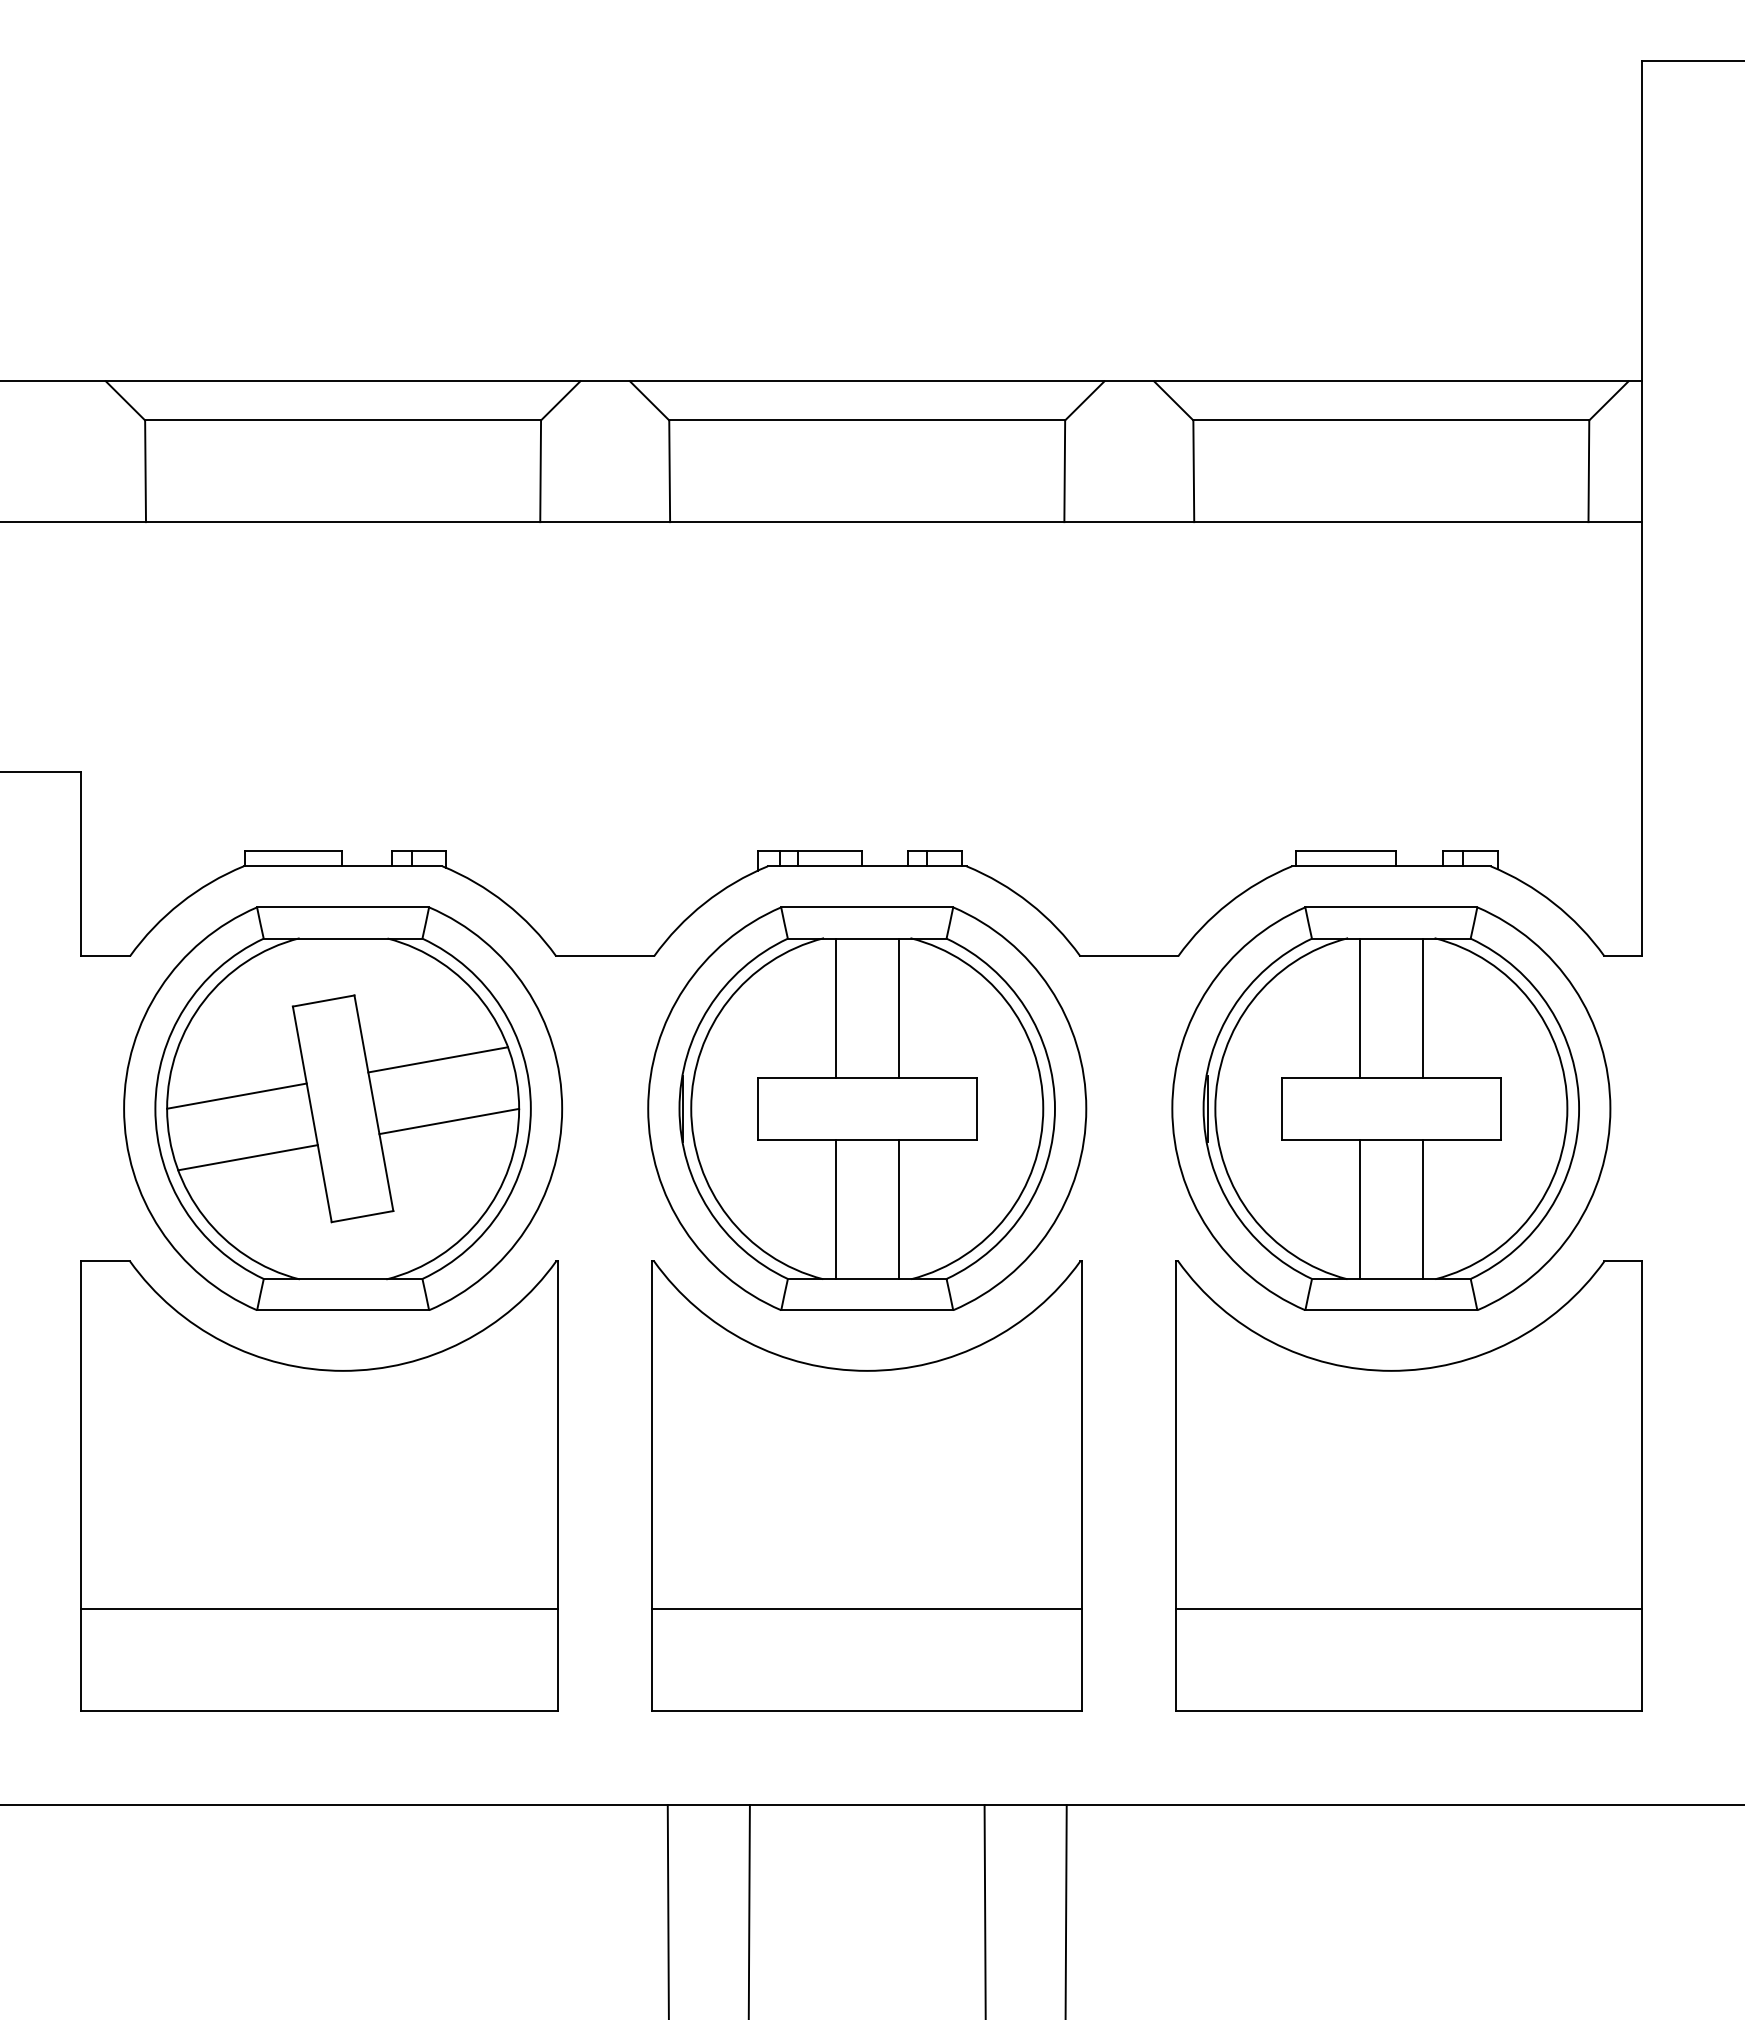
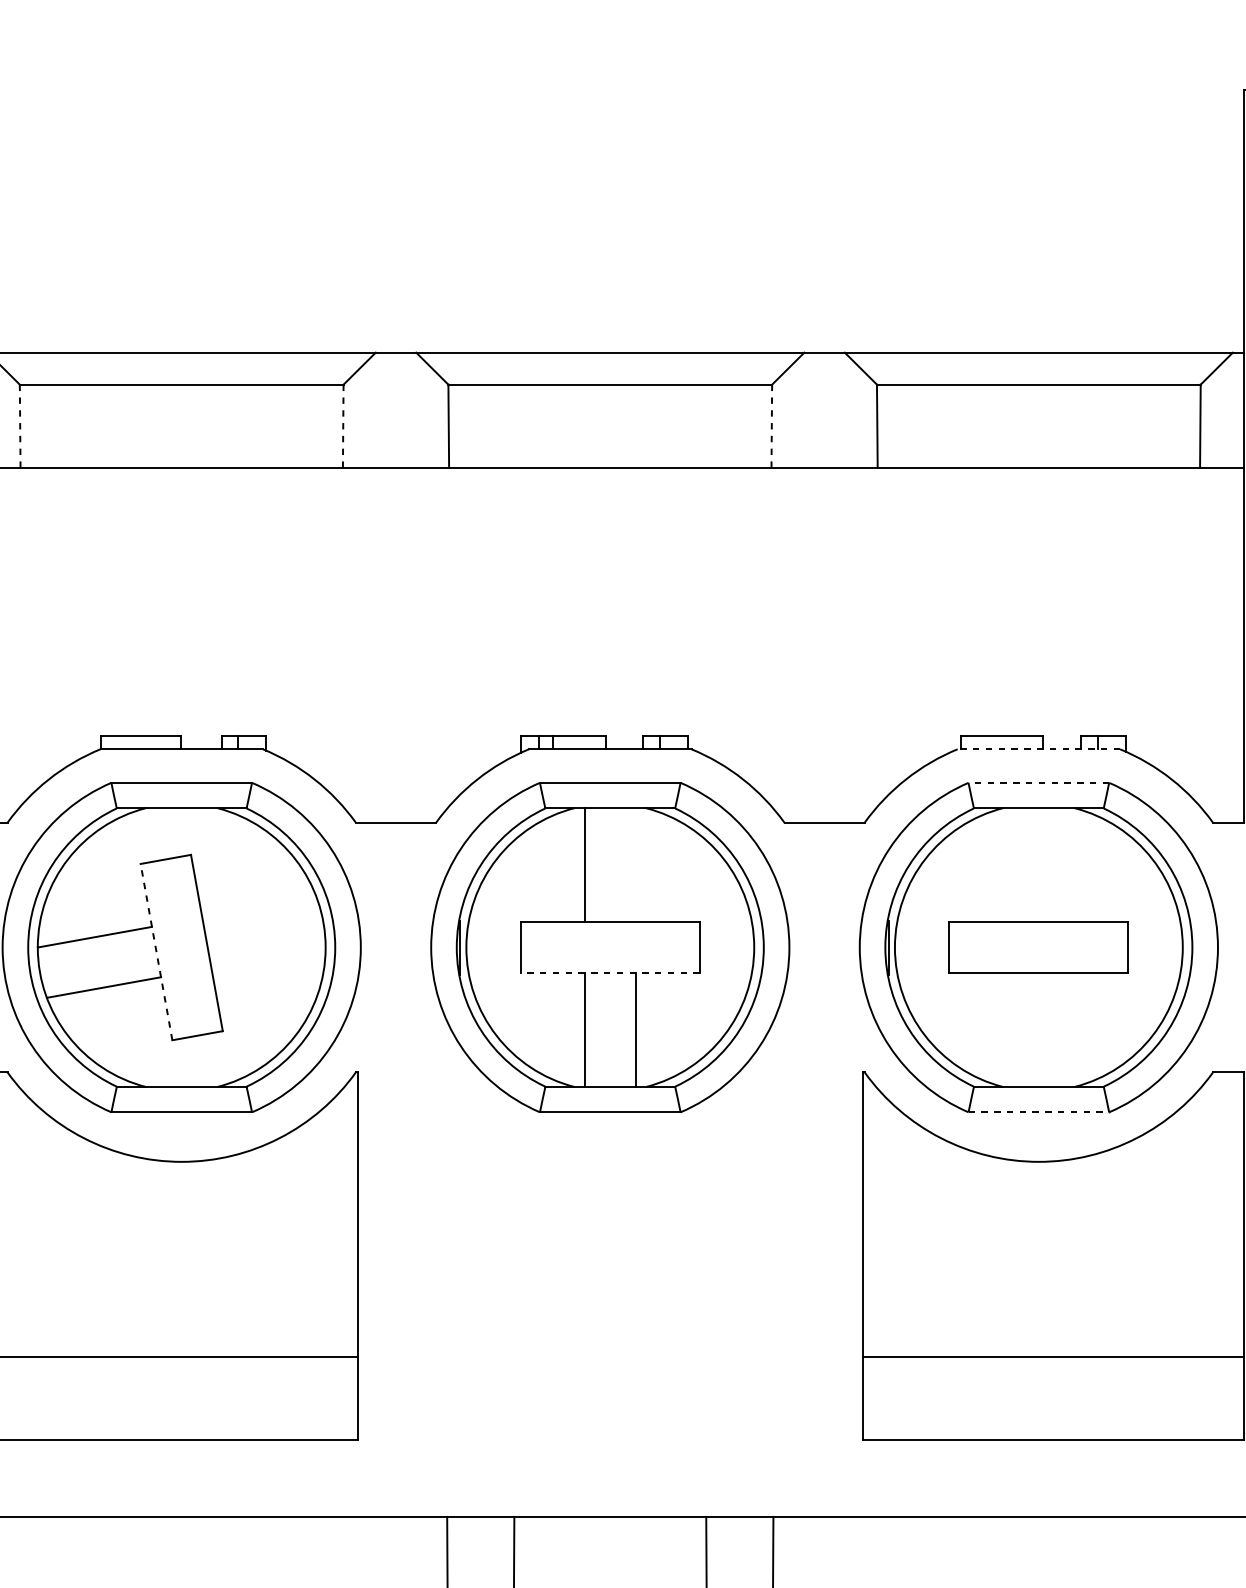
line: (145, 471) -> (20, 426), solid -> dashed
line: (540, 471) -> (343, 426), solid -> dashed
line: (1064, 471) -> (771, 426), solid -> dashed
line: (1390, 866) -> (1038, 749), solid -> dashed
line: (1390, 907) -> (1038, 782), solid -> dashed
line: (898, 1007) -> (635, 864), removed
line: (1360, 1007) -> (1013, 864), removed
line: (1422, 1007) -> (1064, 864), removed
line: (438, 1059) -> (259, 907), removed
line: (312, 1114) -> (156, 952), solid -> dashed
line: (449, 1121) -> (268, 957), removed
line: (867, 1140) -> (610, 973), solid -> dashed
line: (1360, 1209) -> (1013, 1029), removed
line: (1422, 1209) -> (1064, 1029), removed
line: (1391, 1310) -> (1038, 1112), solid -> dashed
part: (866, 1485) -> (609, 1255), removed

